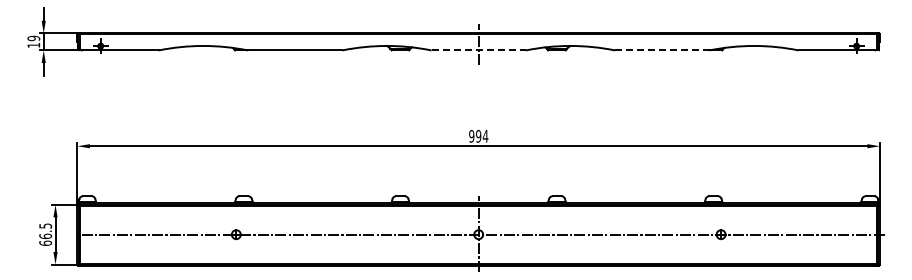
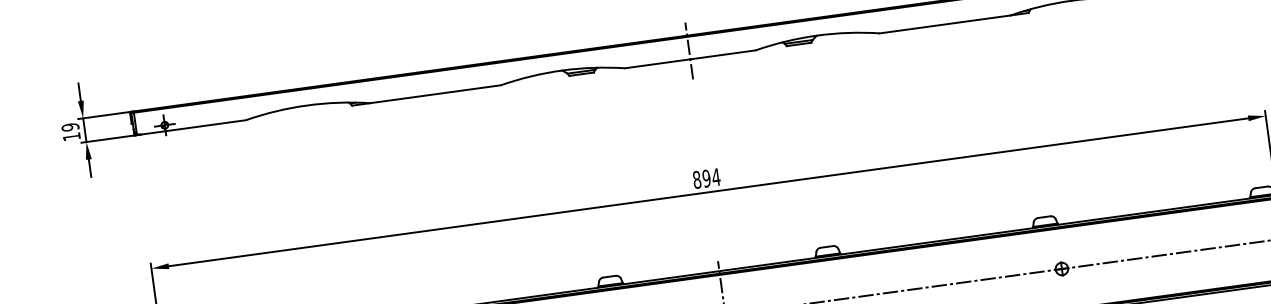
line: (479, 50) -> (691, 59), dashed -> solid
line: (662, 50) -> (945, 24), dashed -> solid
text: (471, 136) -> (696, 180), 994 -> 894

